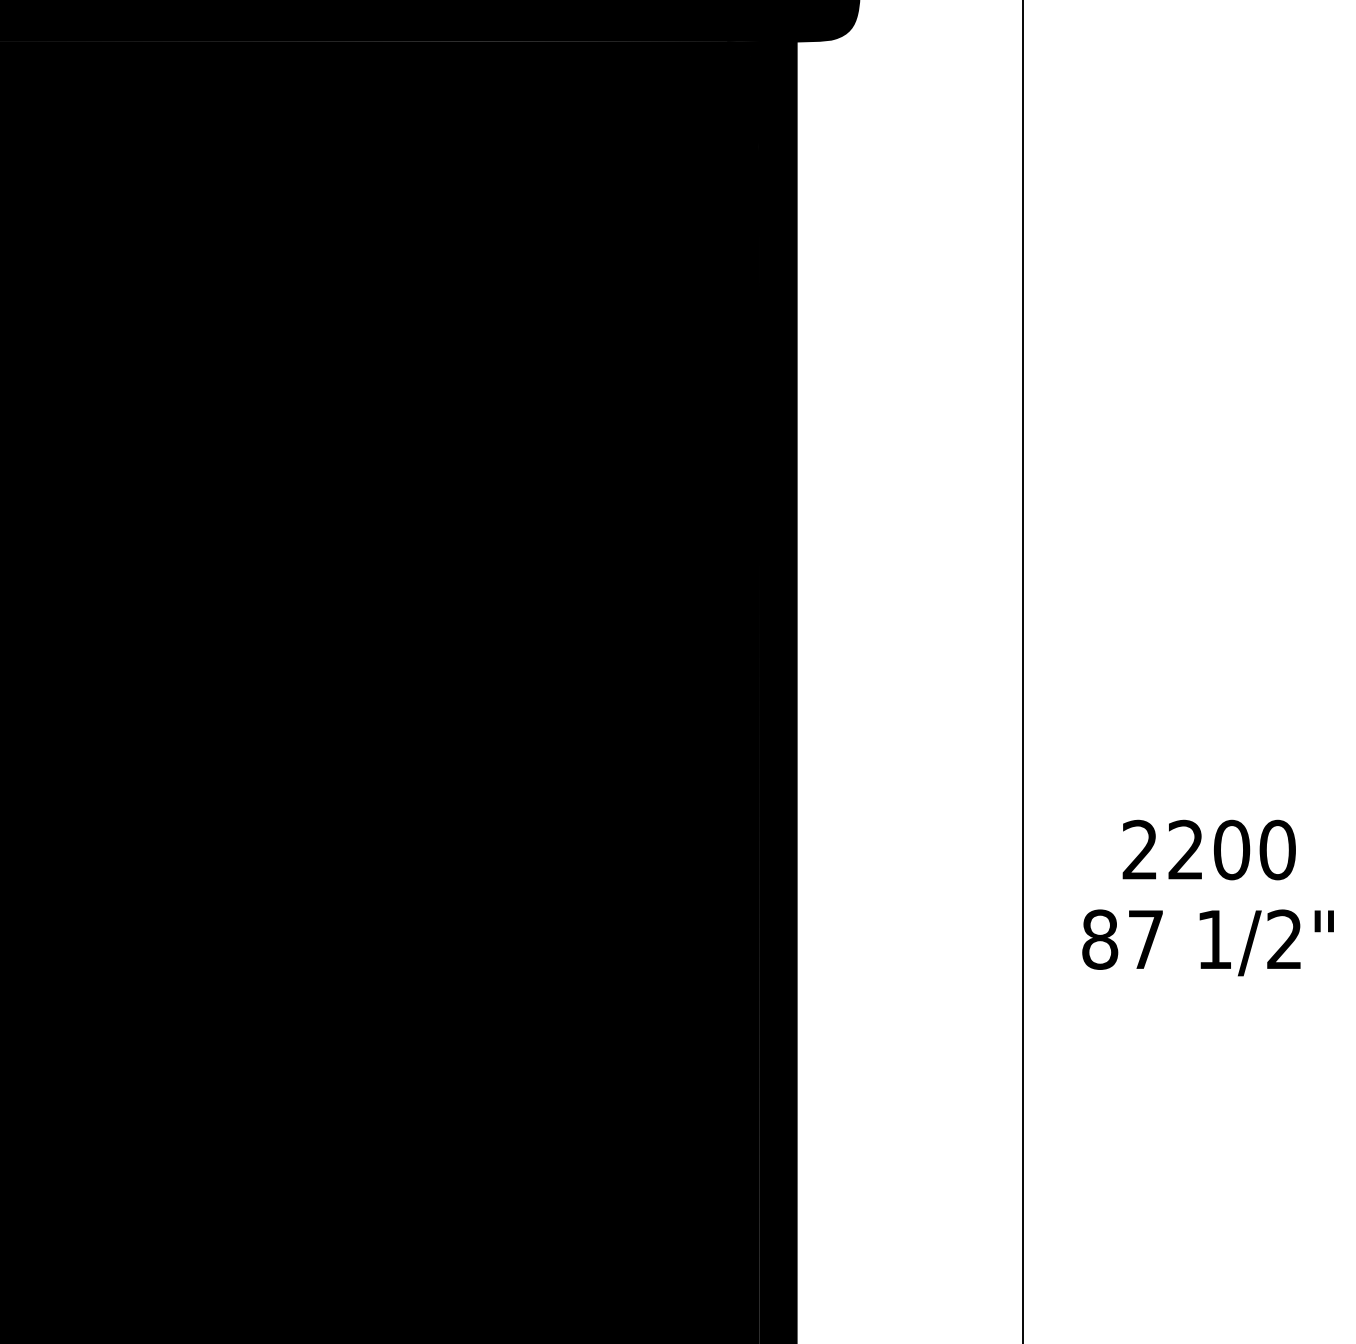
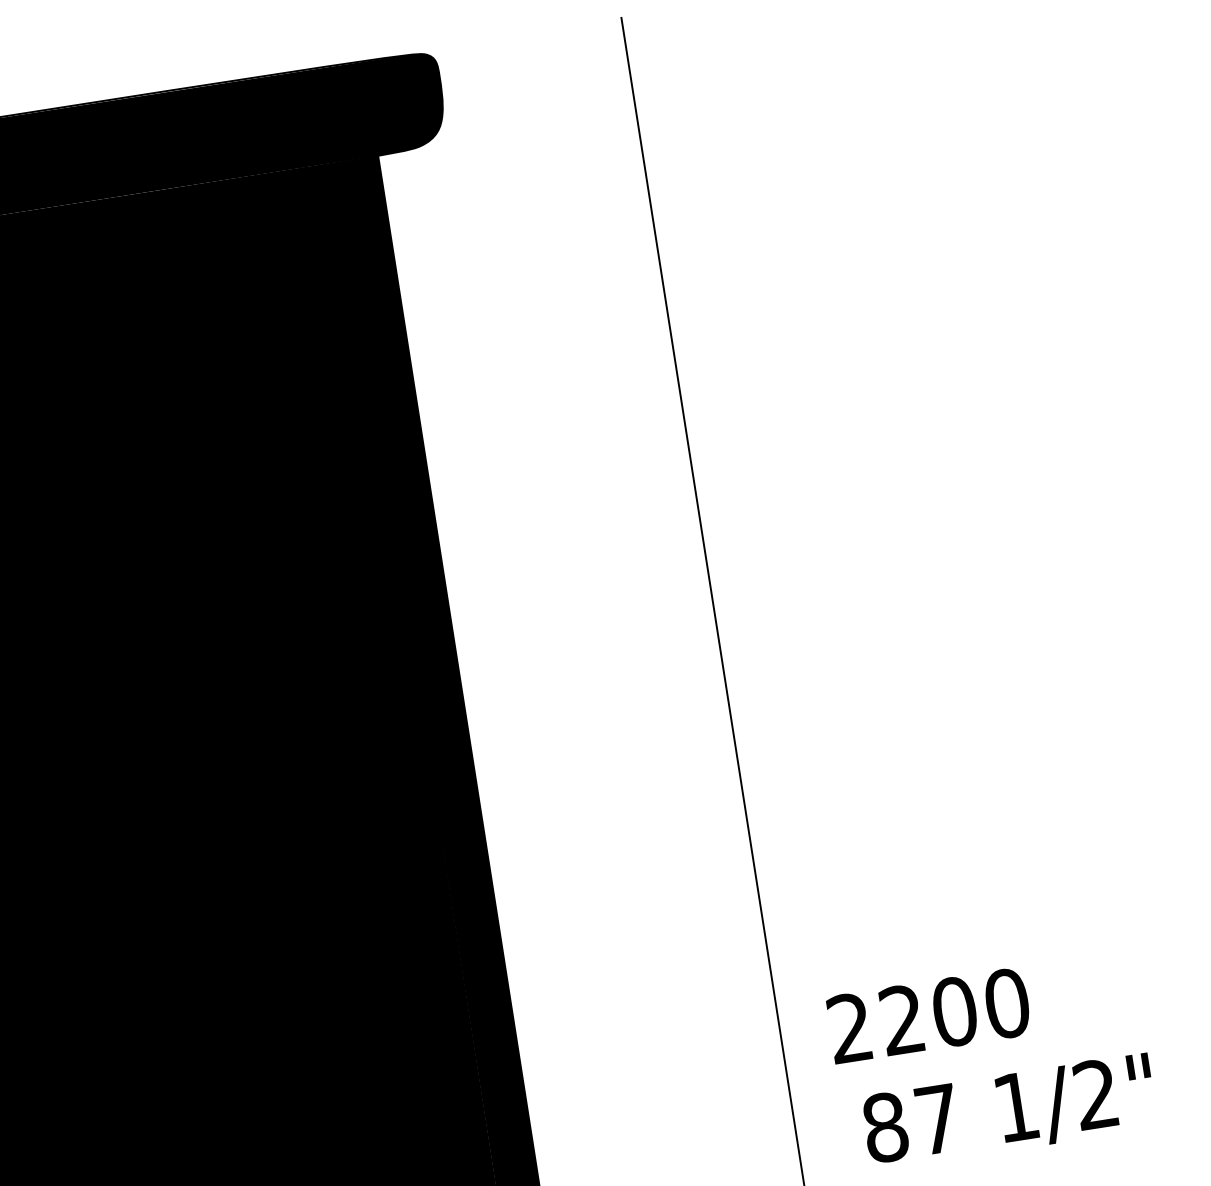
text: (1208, 849) -> (928, 1015), moved

